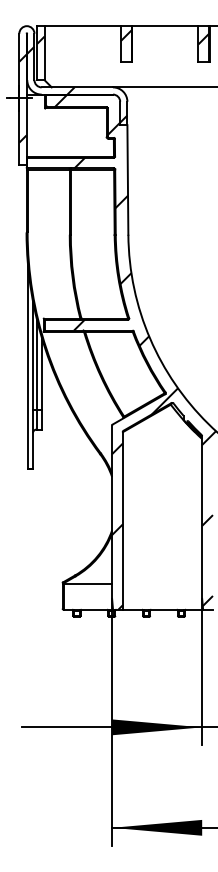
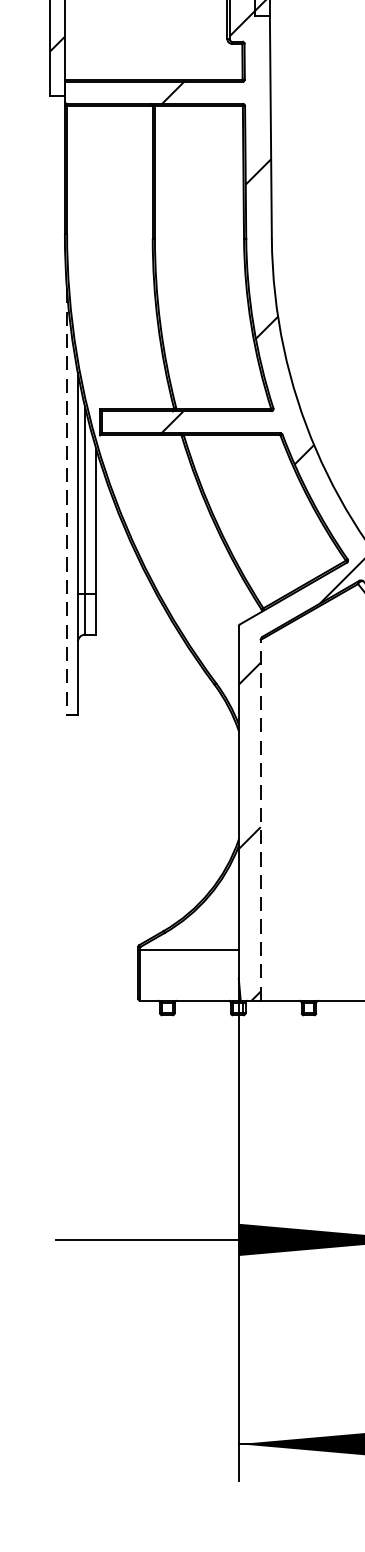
line: (27, 364) -> (66, 502), solid -> dashed
line: (122, 520) -> (259, 819), solid -> dashed

